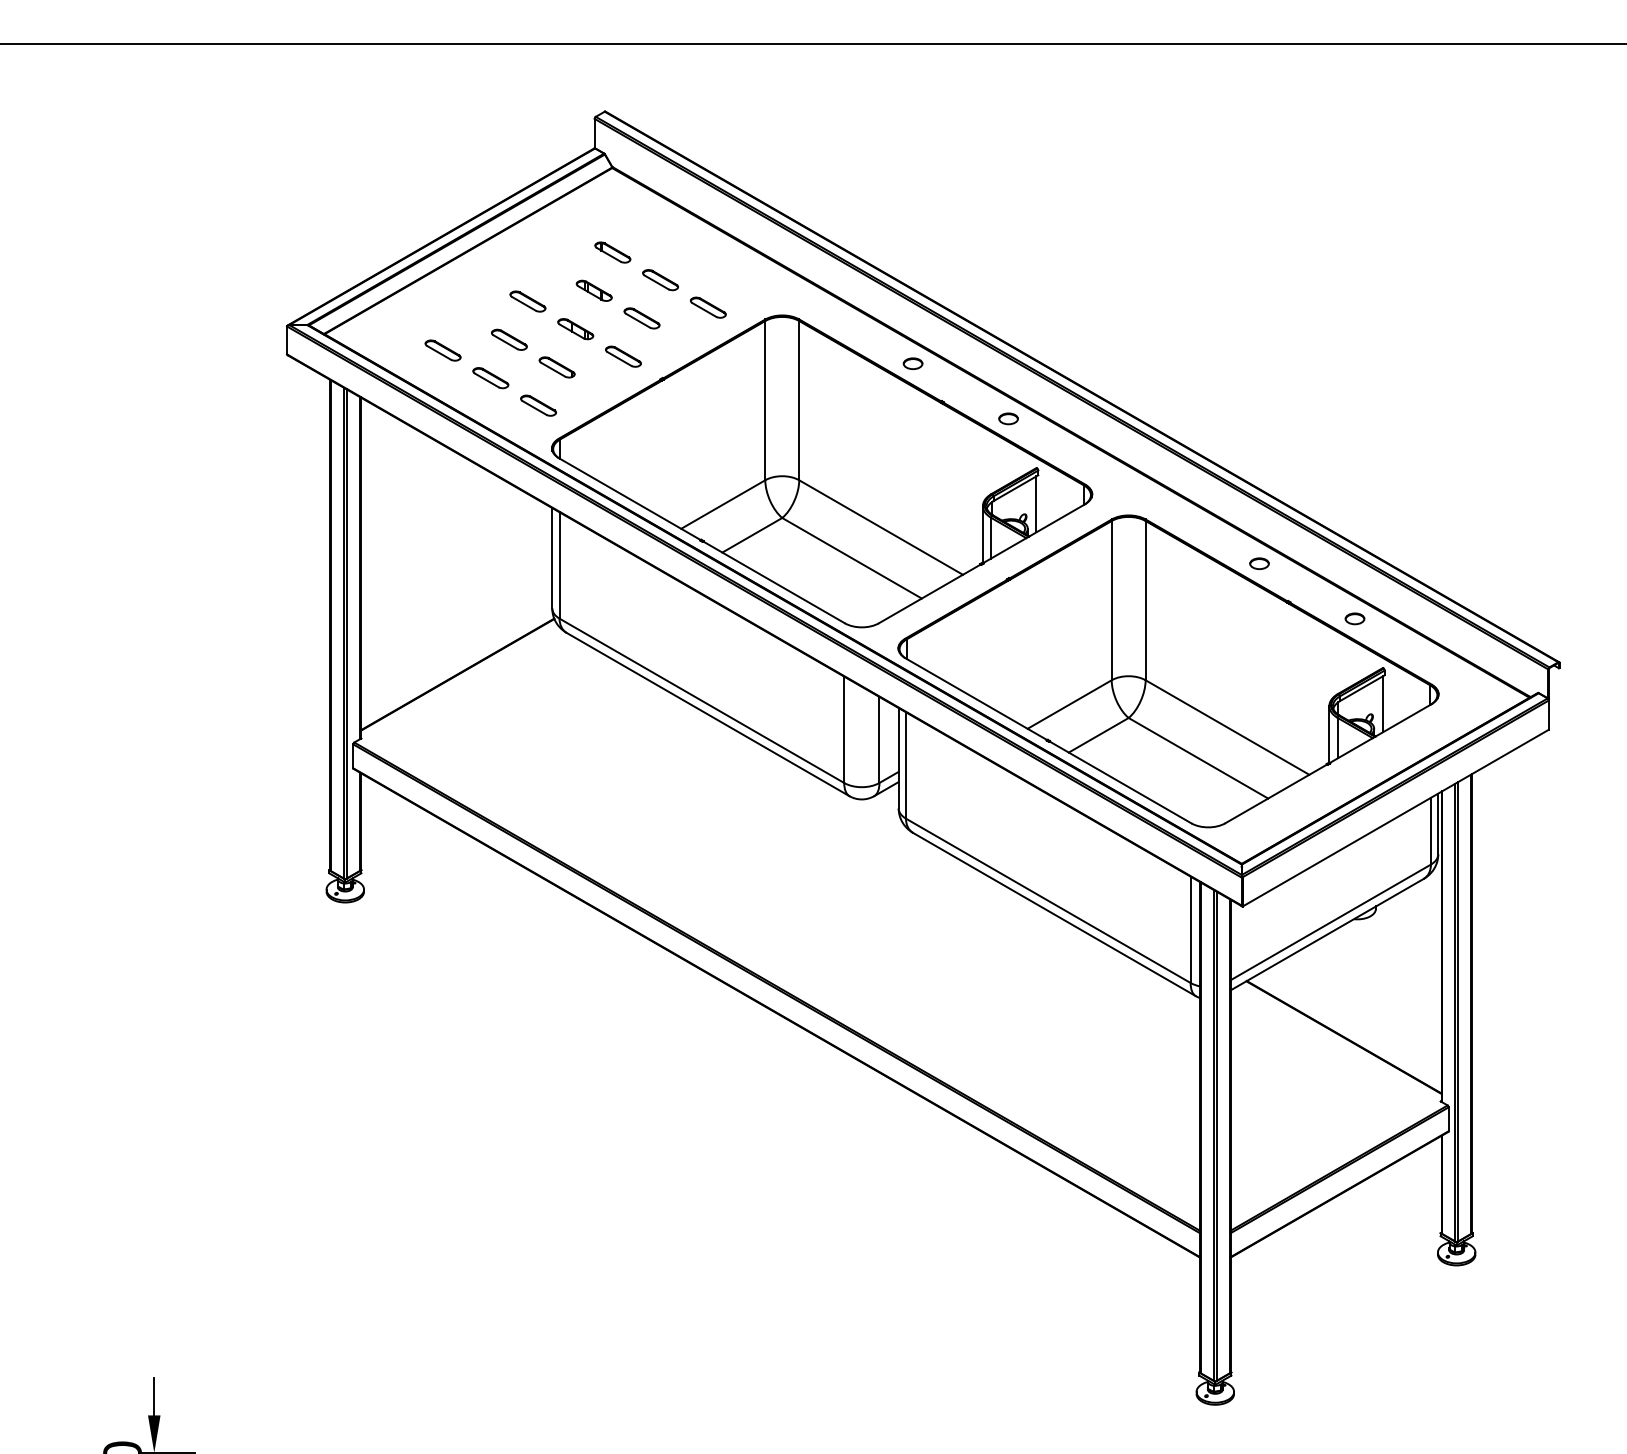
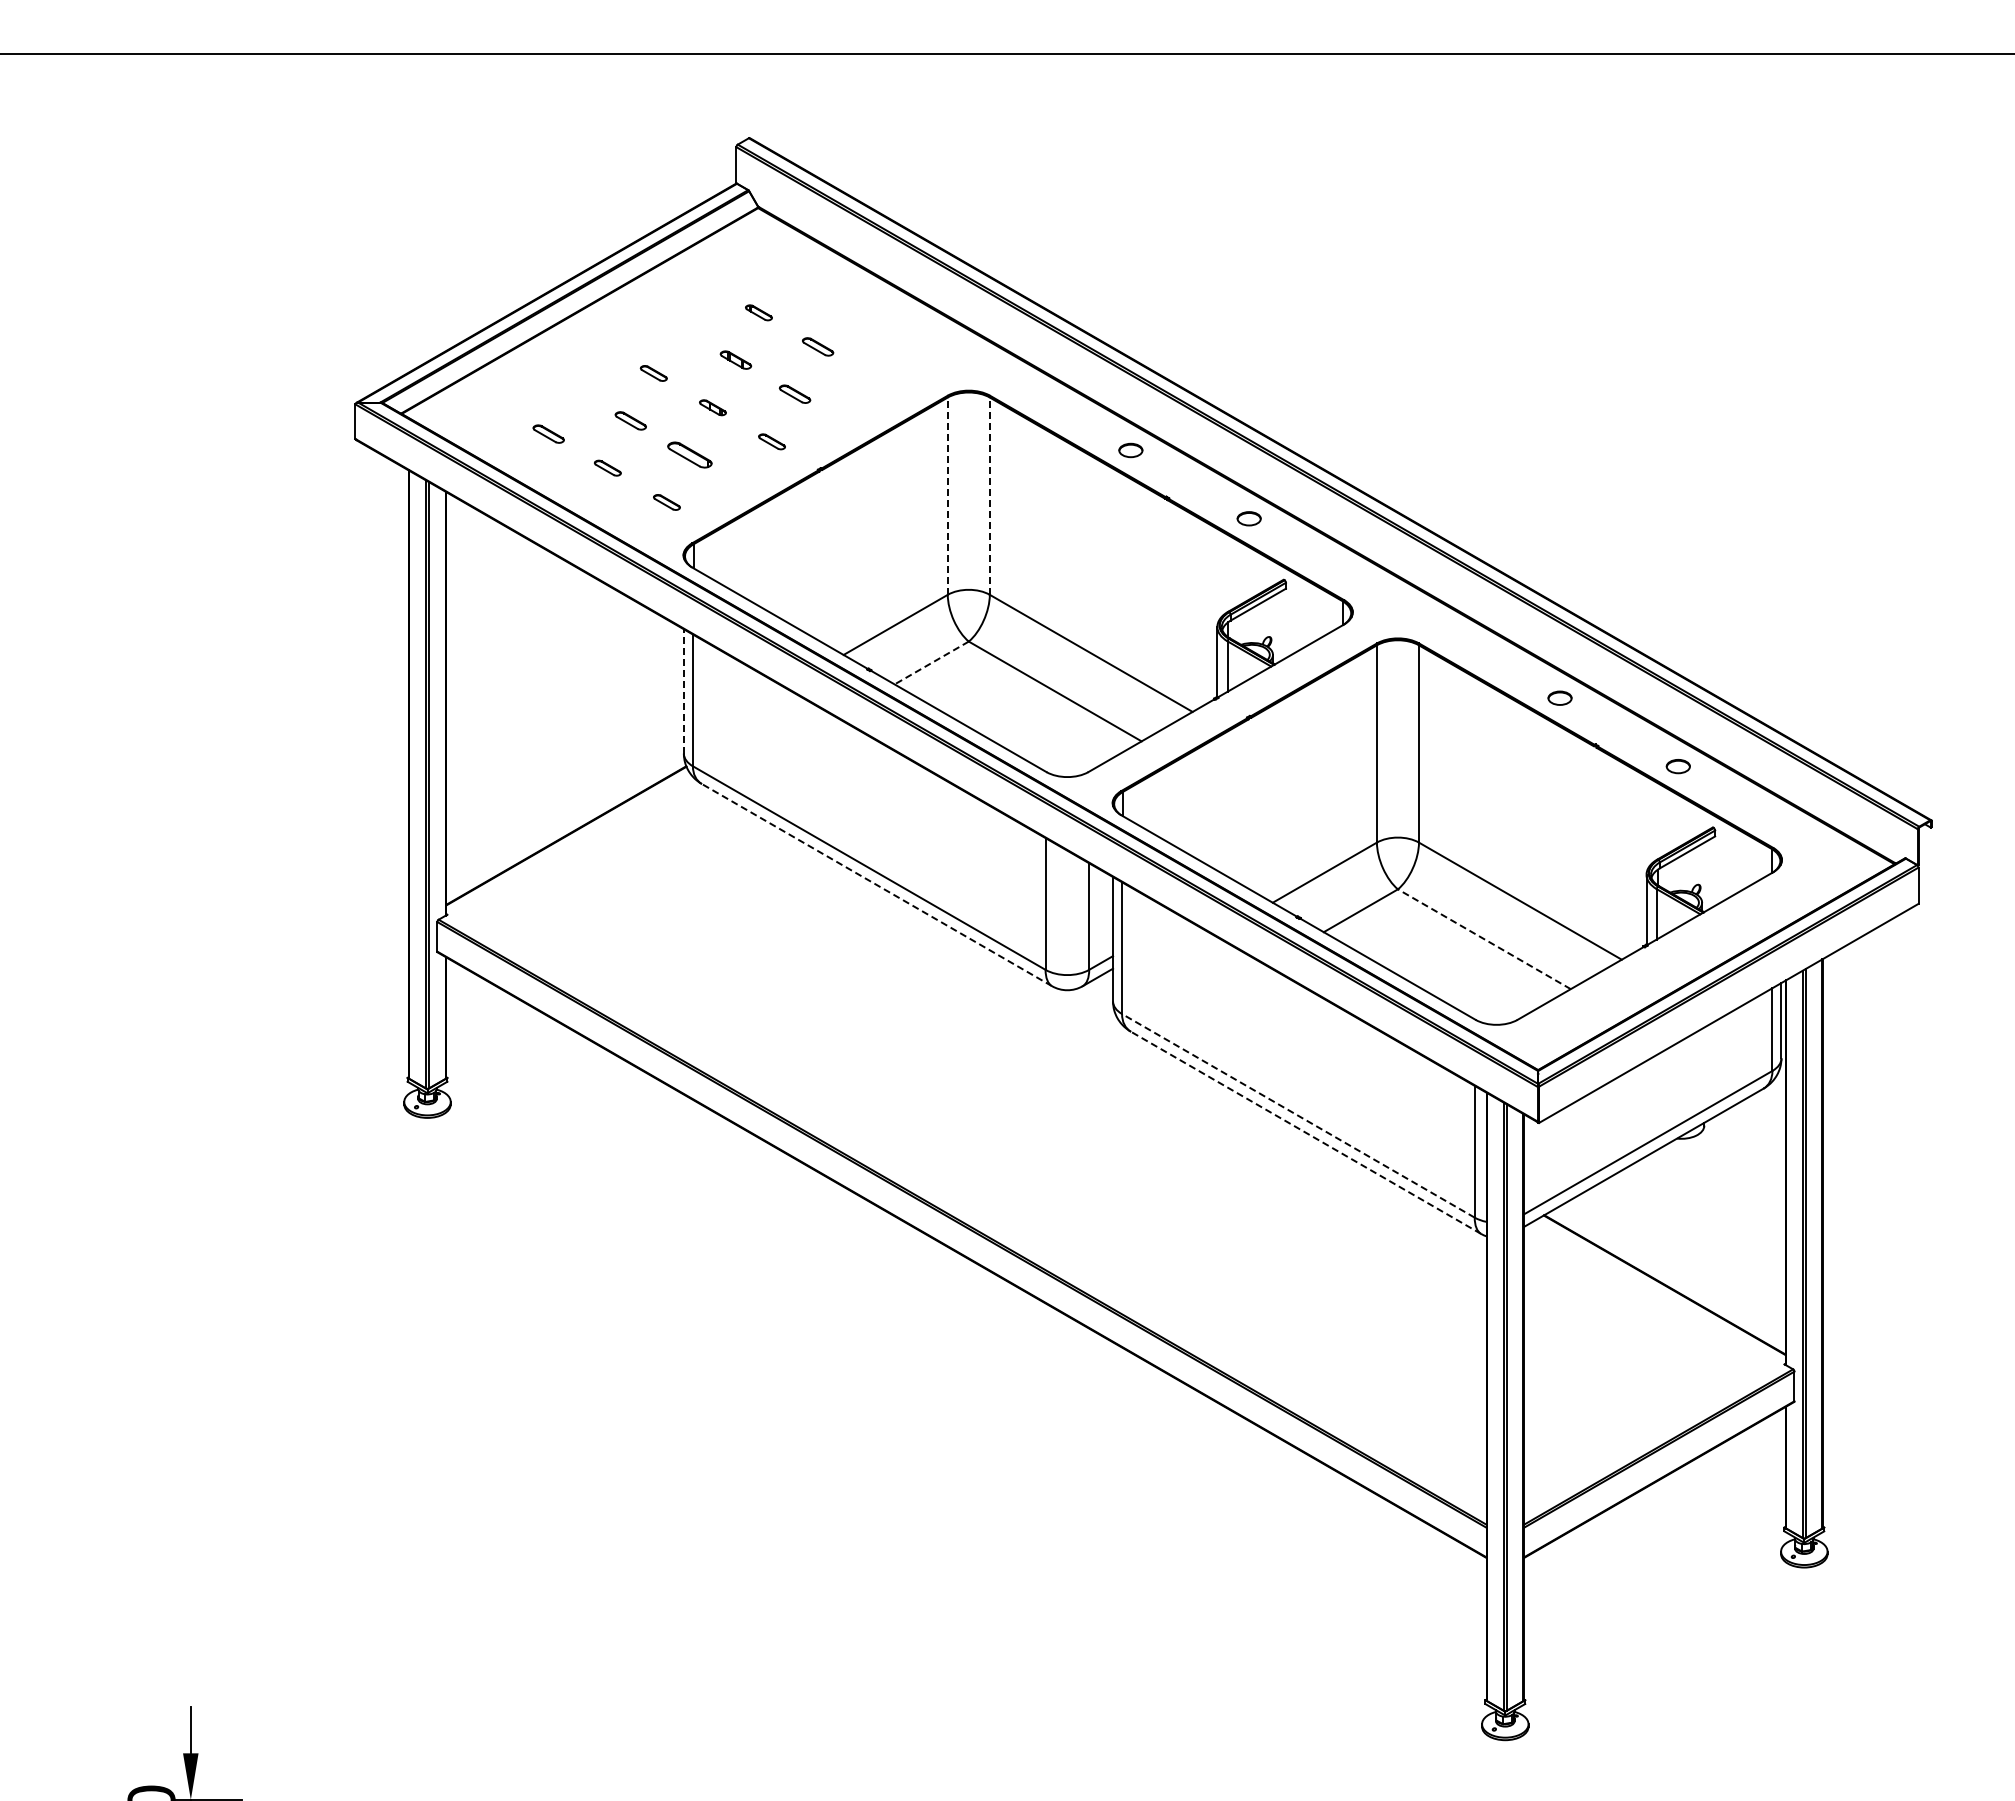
part: (612, 252) -> (758, 312), size x0.6
part: (660, 279) -> (817, 346), size x0.7
part: (593, 290) -> (735, 359), size x0.7
part: (527, 301) -> (653, 373), size x0.6
part: (707, 307) -> (876, 380), removed
part: (641, 317) -> (794, 393), size x0.7
part: (575, 329) -> (712, 407), size x0.6
part: (509, 339) -> (630, 420), size x0.7
part: (442, 350) -> (548, 433), size x0.7
part: (623, 356) -> (771, 441), size x0.6
part: (490, 377) -> (607, 467), size x0.6
line: (765, 400) -> (947, 496), solid -> dashed
line: (798, 400) -> (989, 496), solid -> dashed
part: (538, 405) -> (666, 502), size x0.6
line: (1036, 504) -> (1283, 624), removed
line: (752, 535) -> (931, 663), solid -> dashed
line: (551, 557) -> (683, 690), solid -> dashed
line: (1382, 704) -> (1712, 872), removed
line: (707, 714) -> (876, 884), solid -> dashed
line: (1198, 758) -> (1484, 939), solid -> dashed
line: (1048, 900) -> (1298, 1115), solid -> dashed
line: (1054, 914) -> (1305, 1132), solid -> dashed

